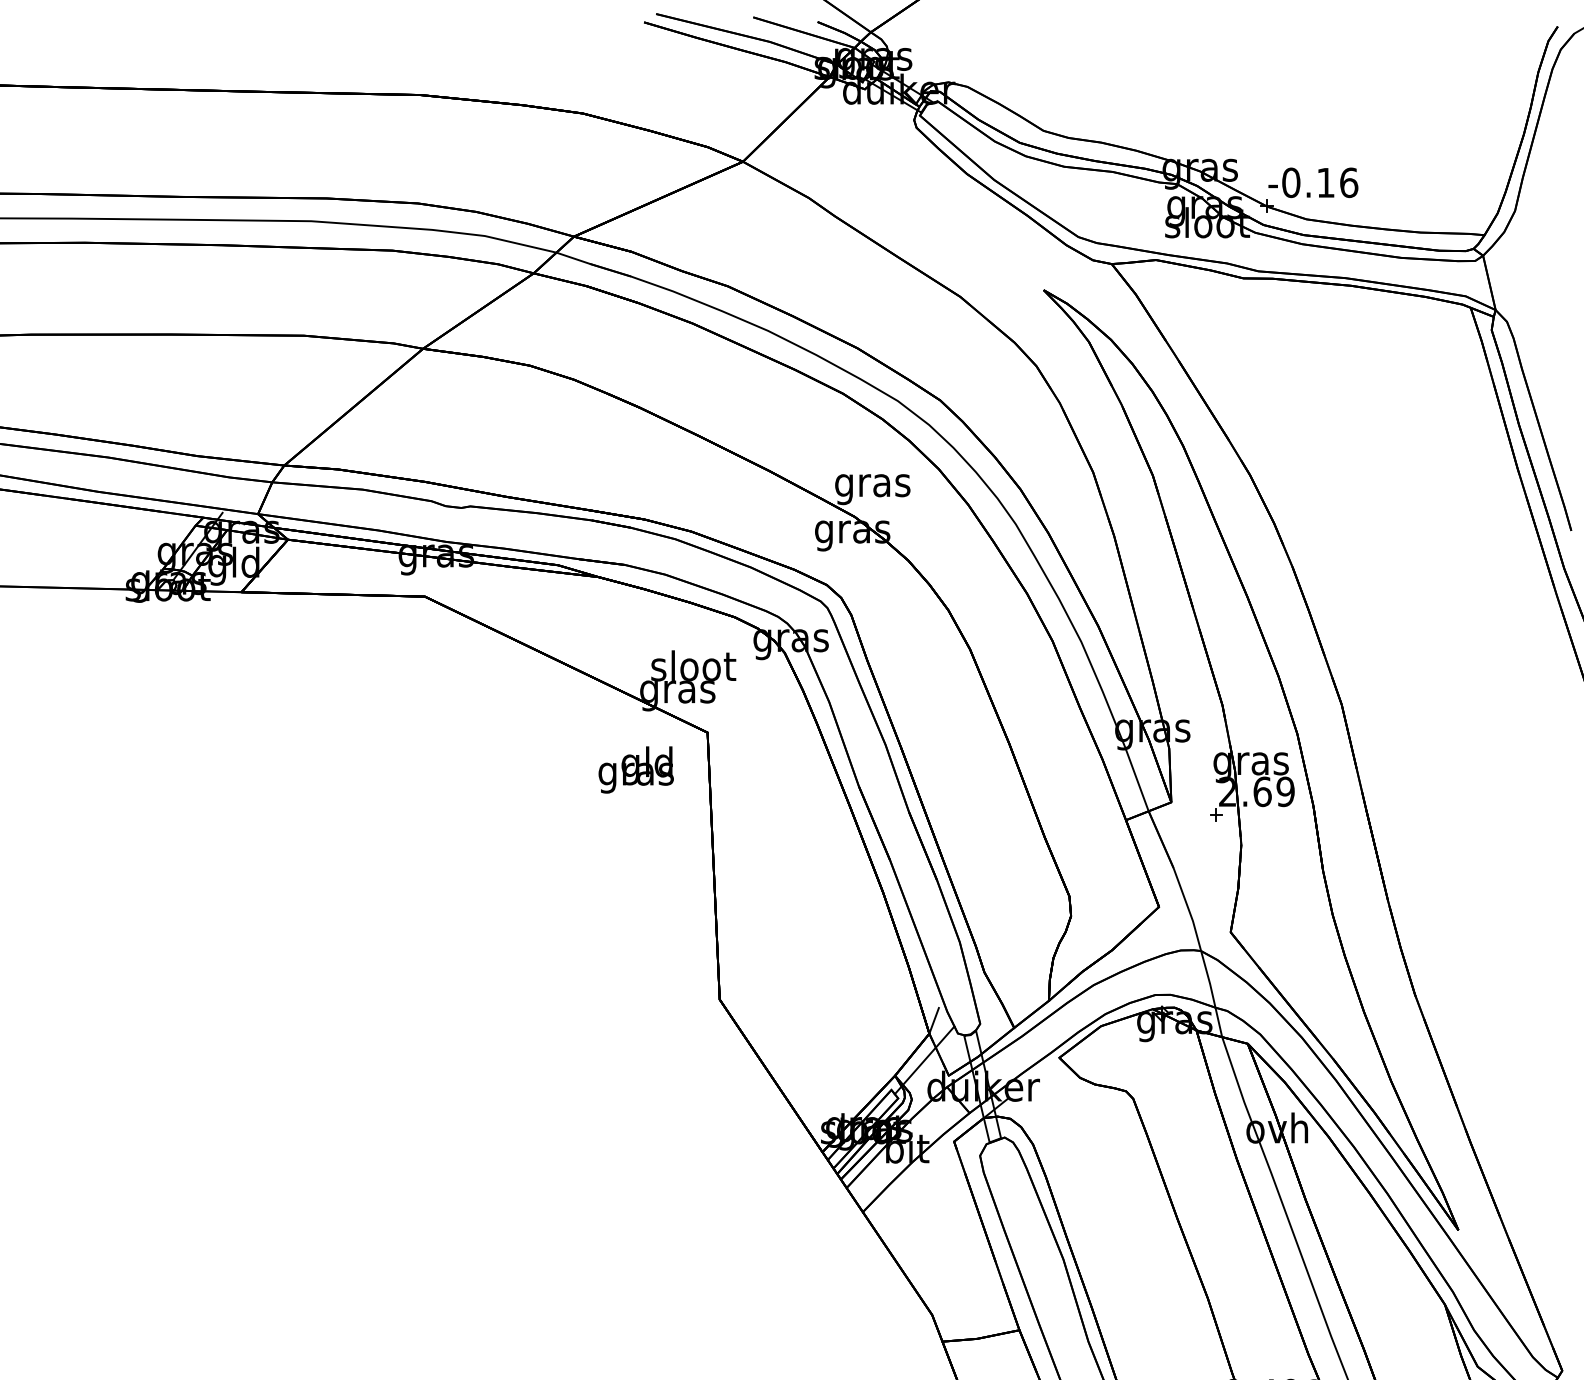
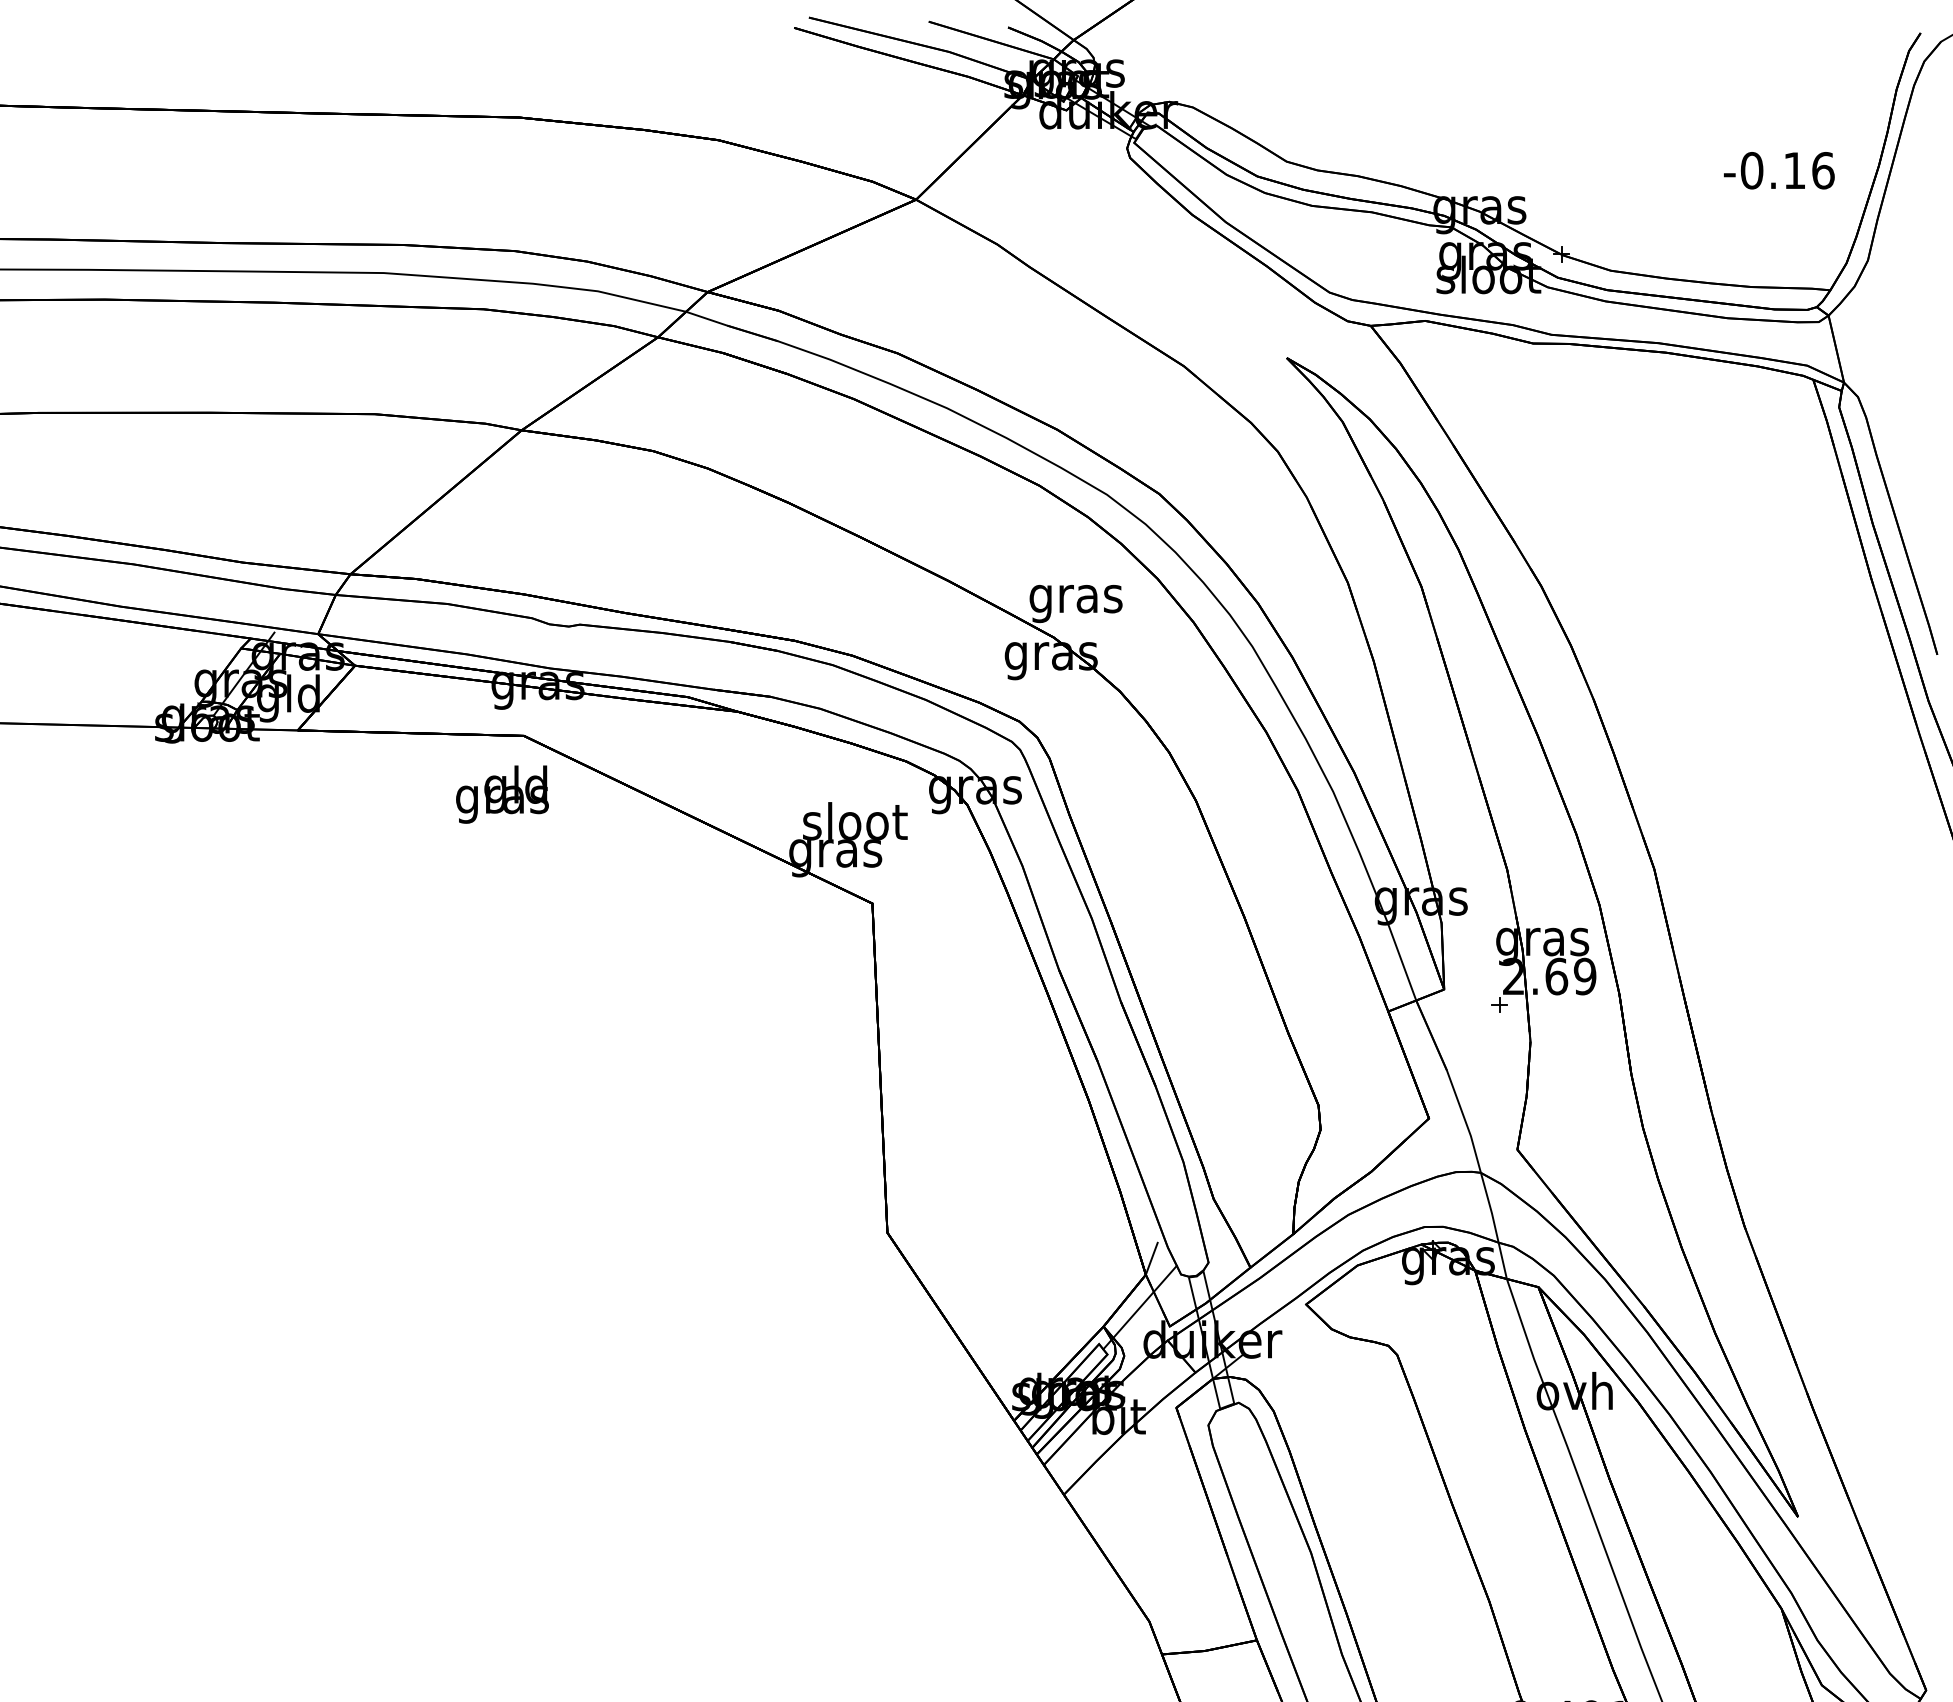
text: (1313, 182) -> (1779, 170), moved
text: (636, 769) -> (502, 794), moved

